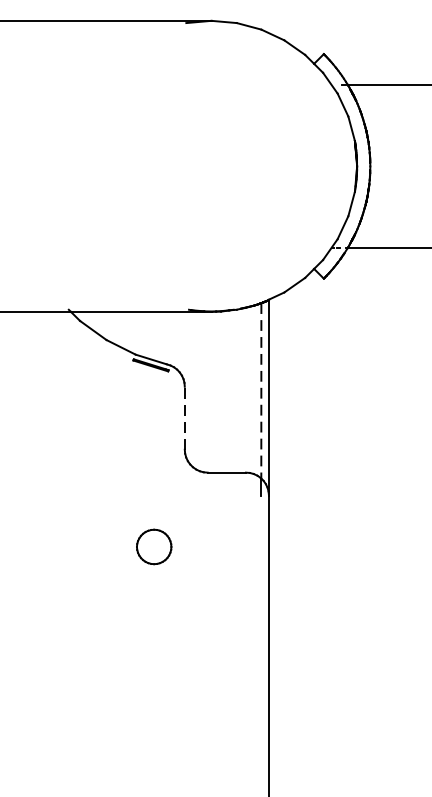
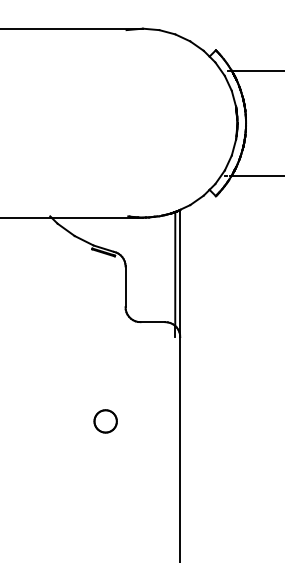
line: (261, 391) -> (175, 269), dashed -> solid
line: (184, 417) -> (125, 286), dashed -> solid
part: (153, 547) -> (105, 421), moved

